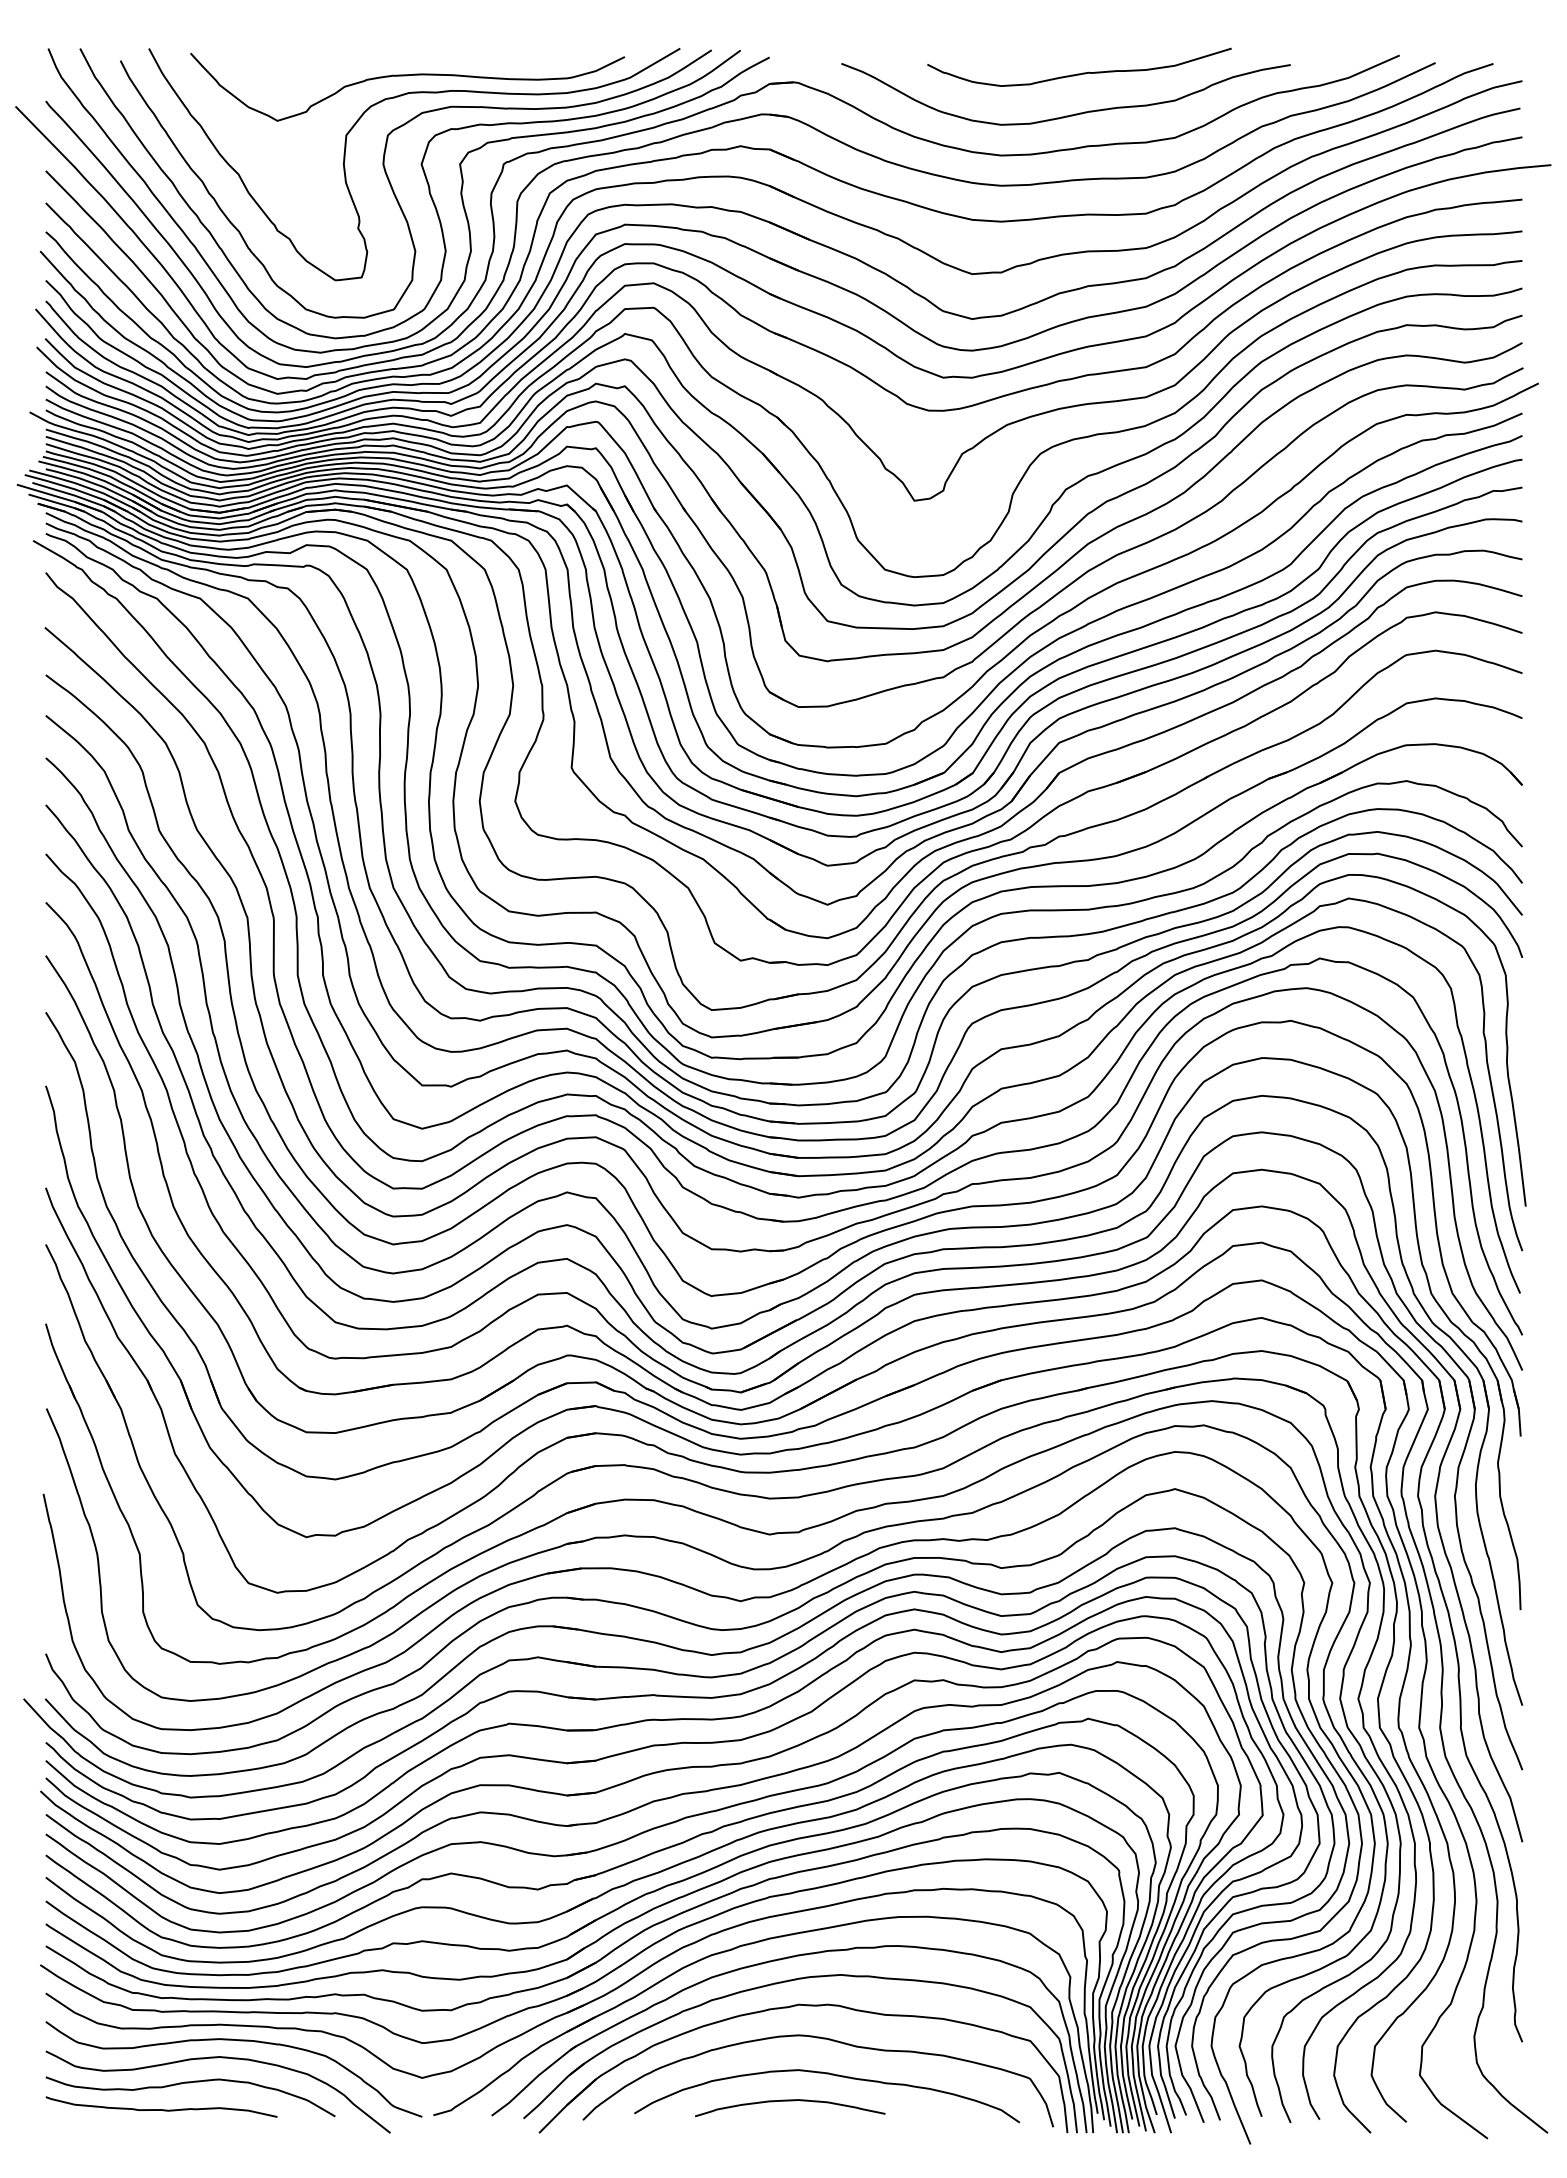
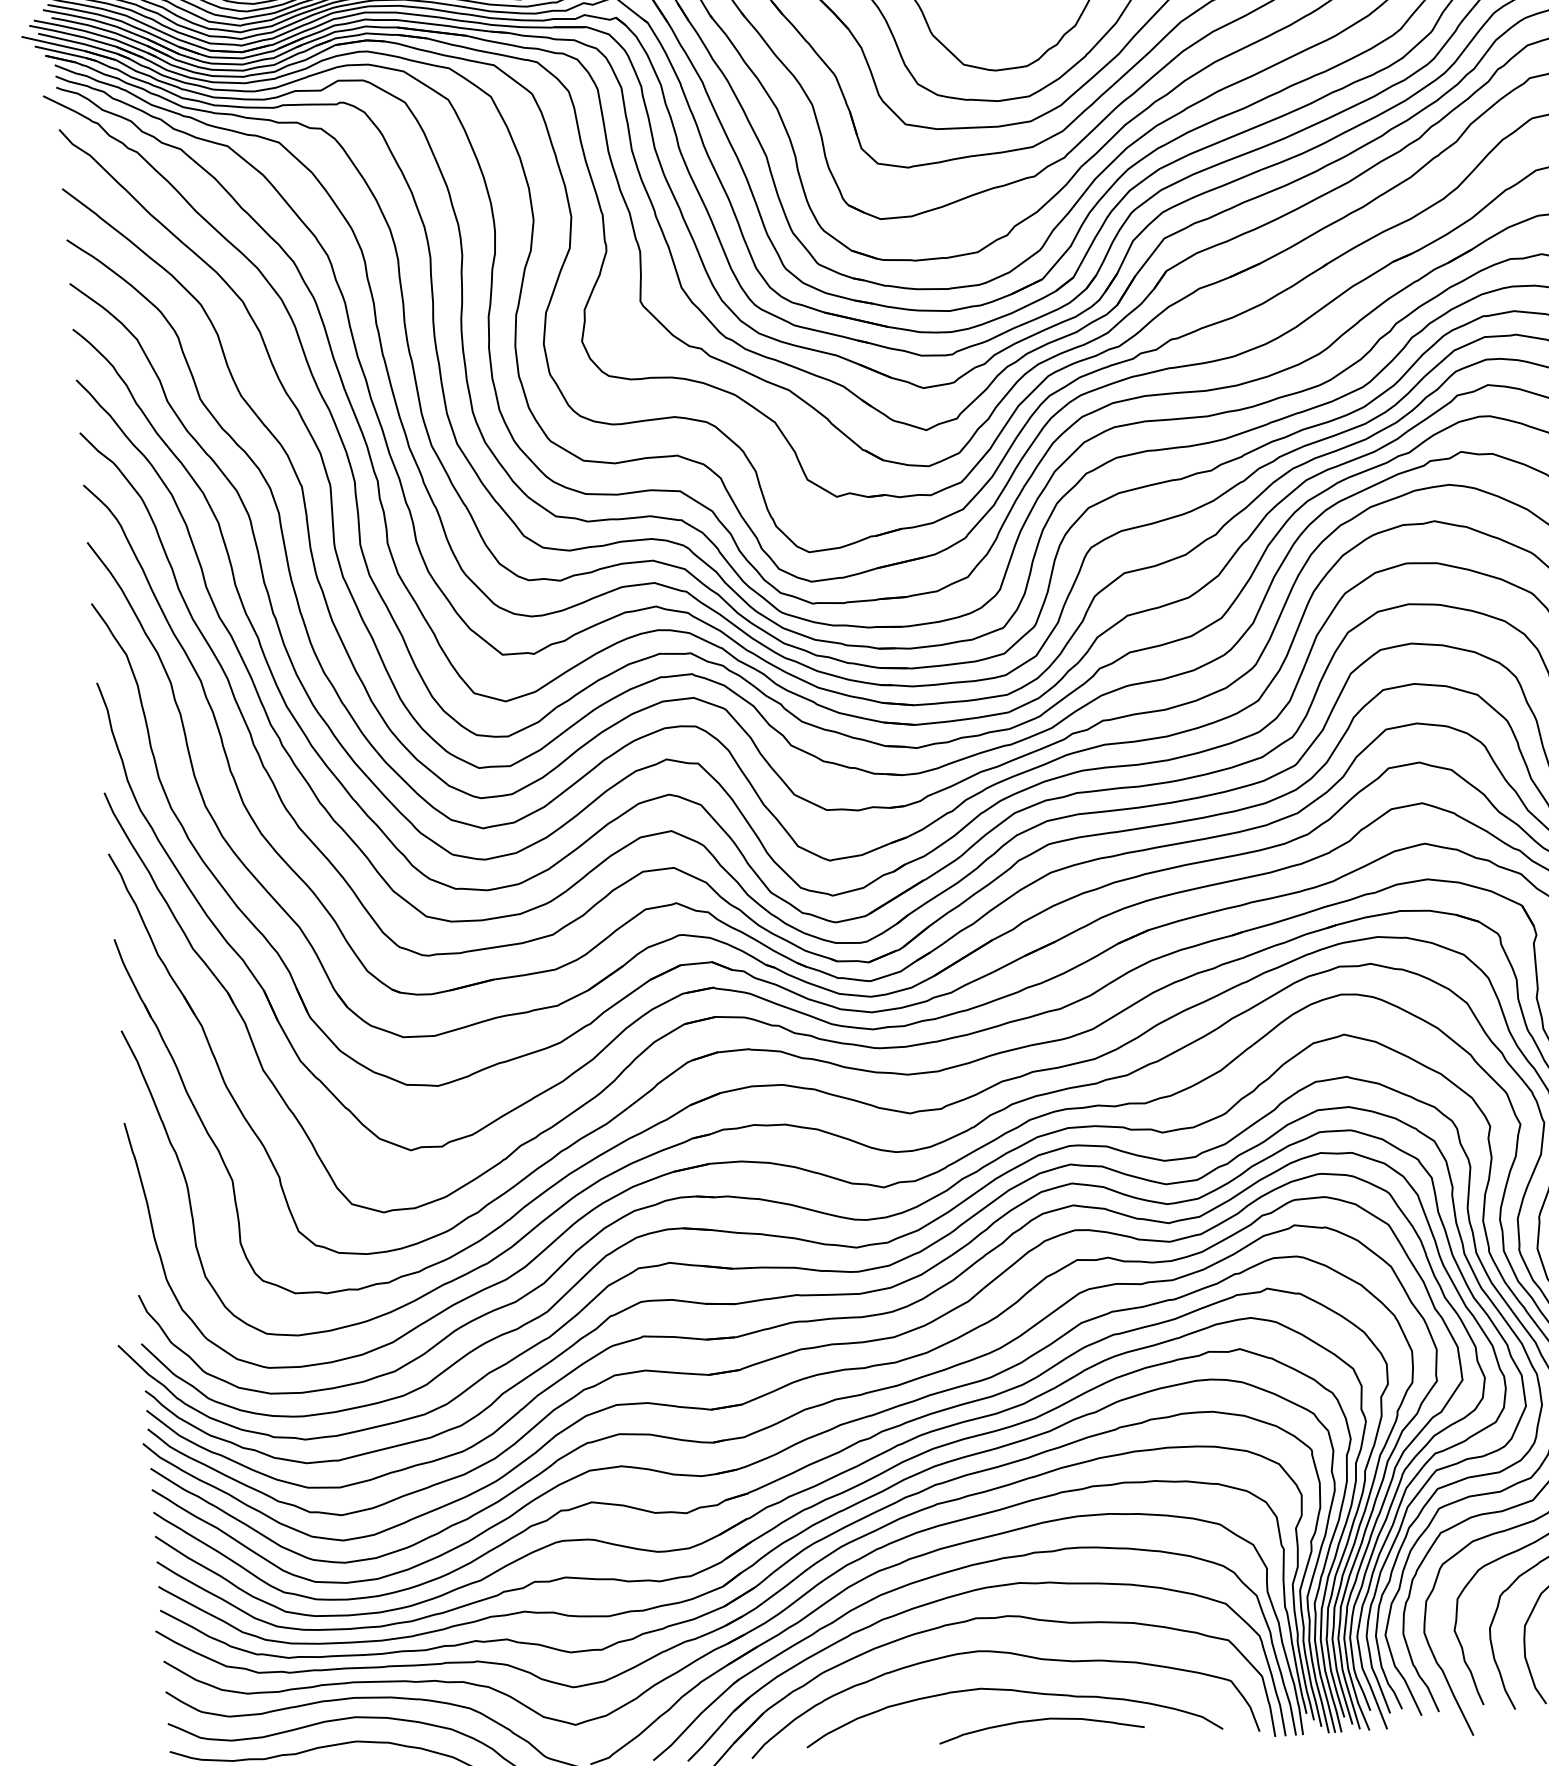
curve: (790, 2101) -> (1041, 1720), moved

